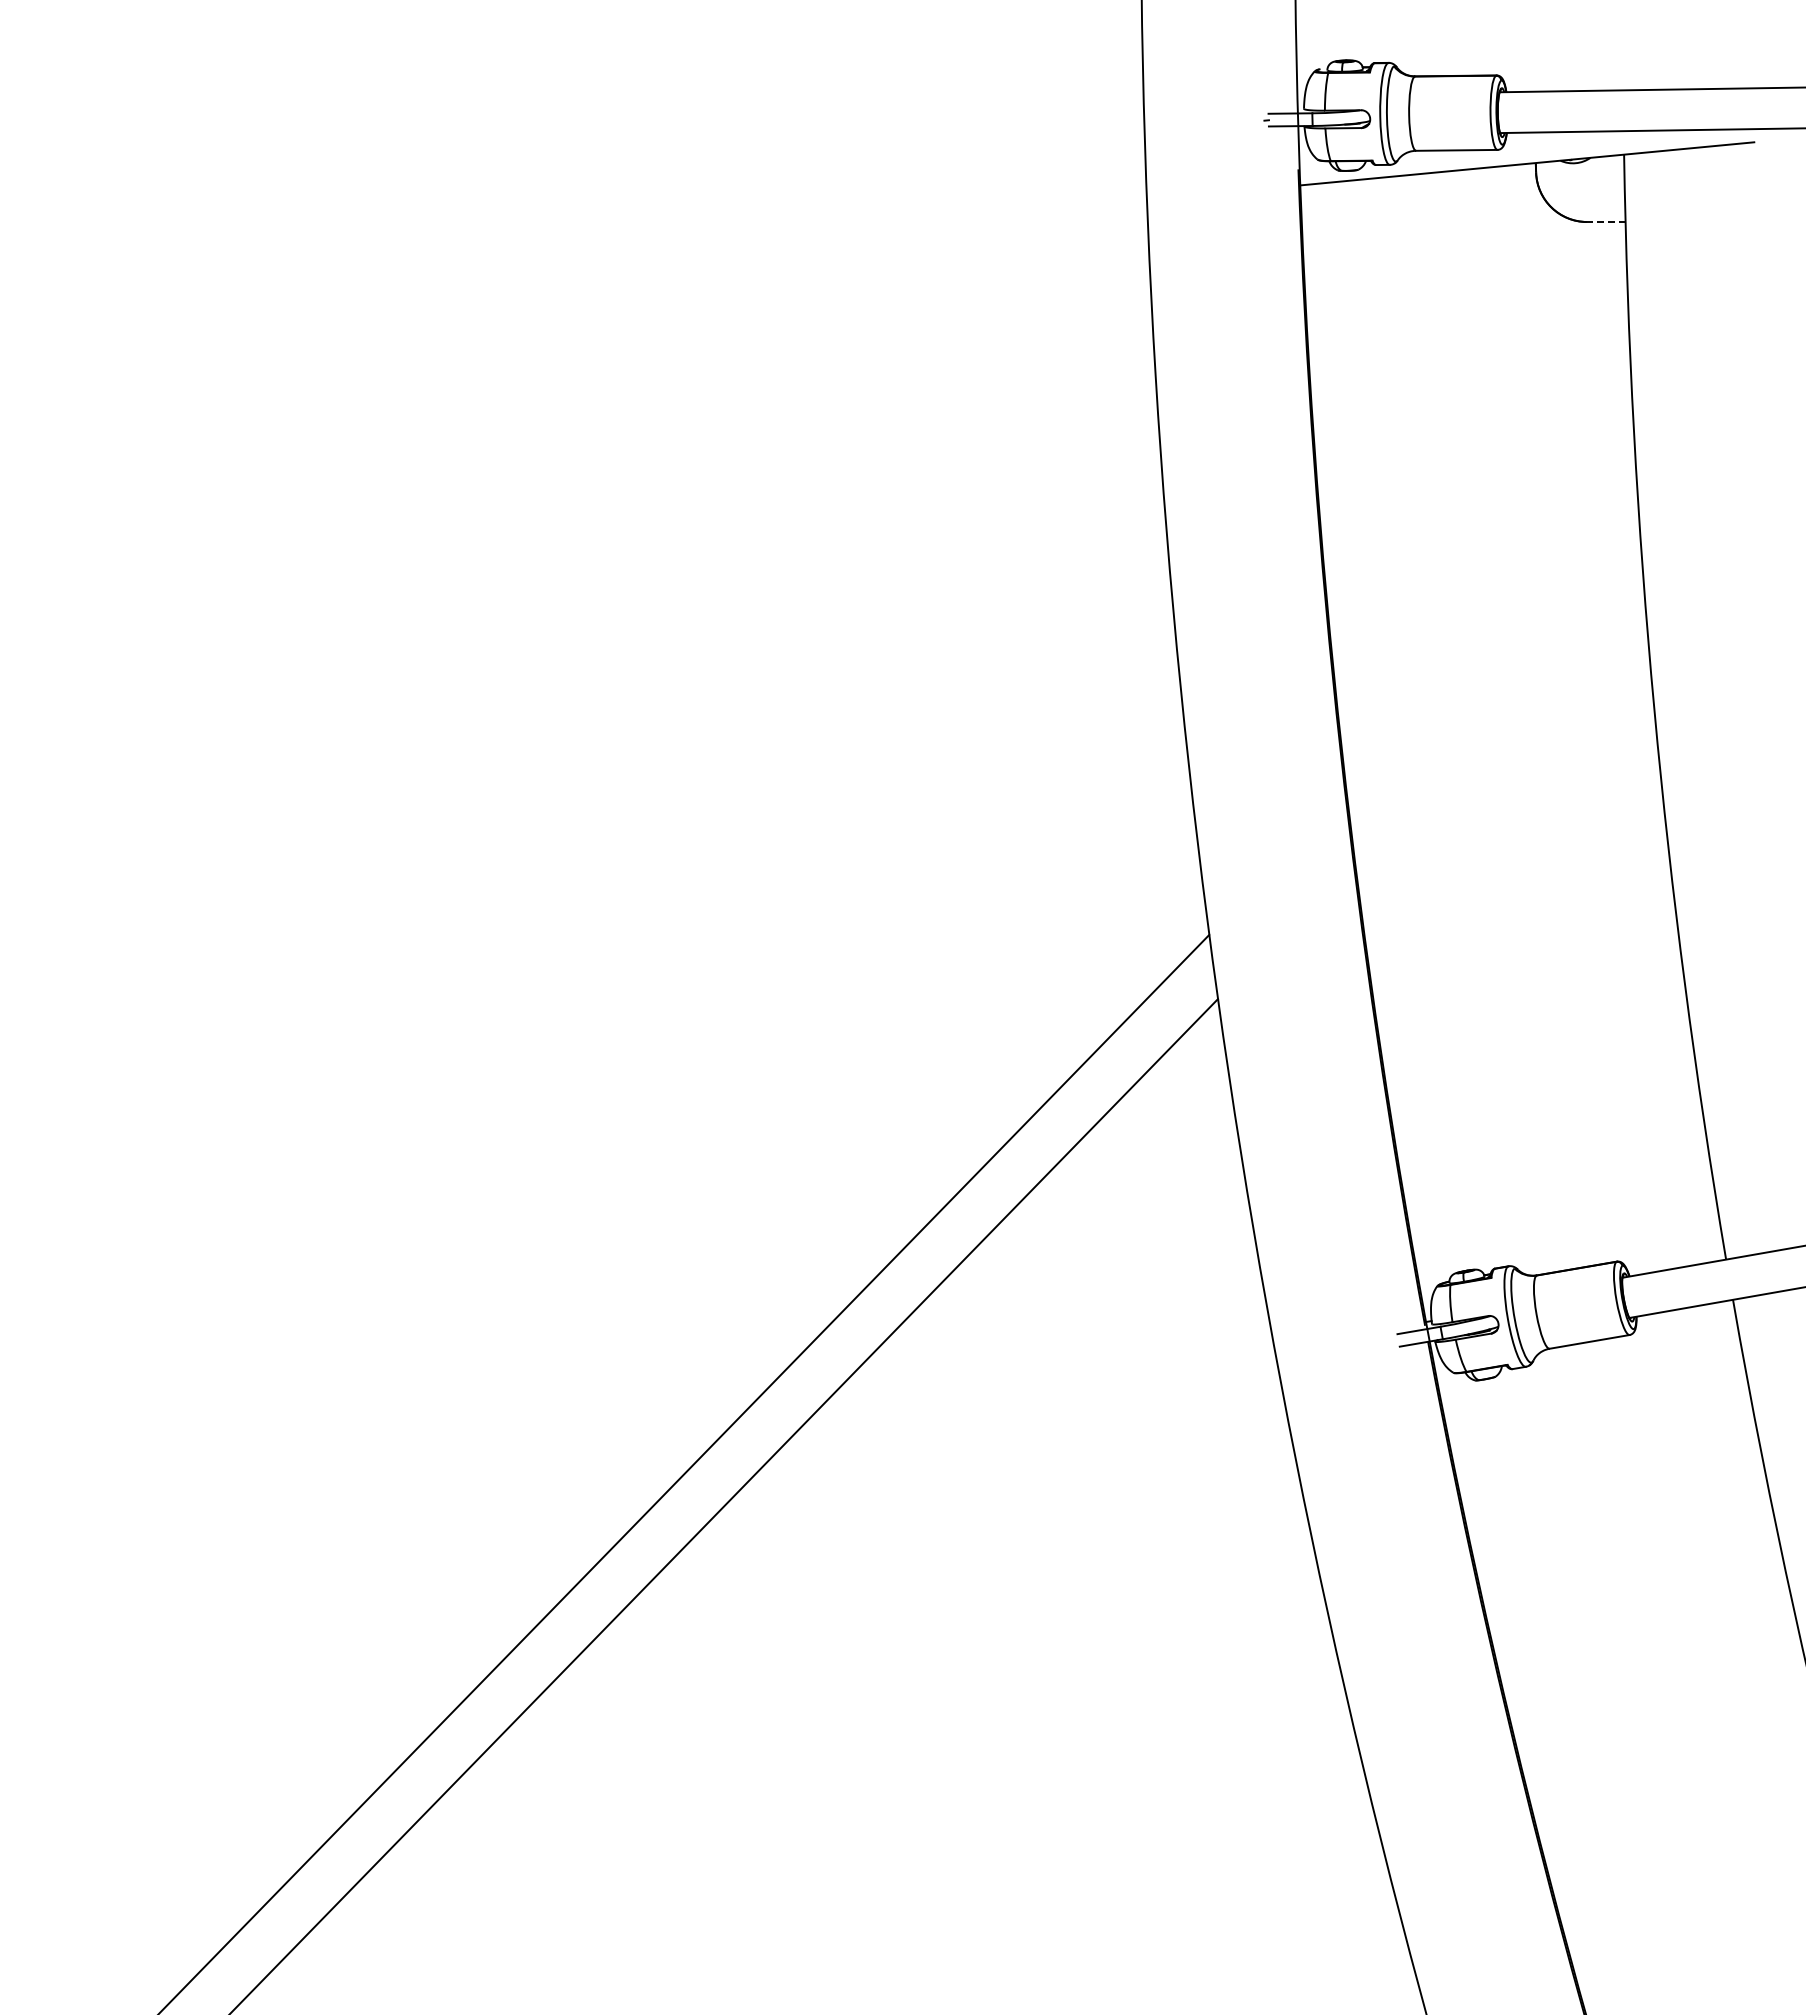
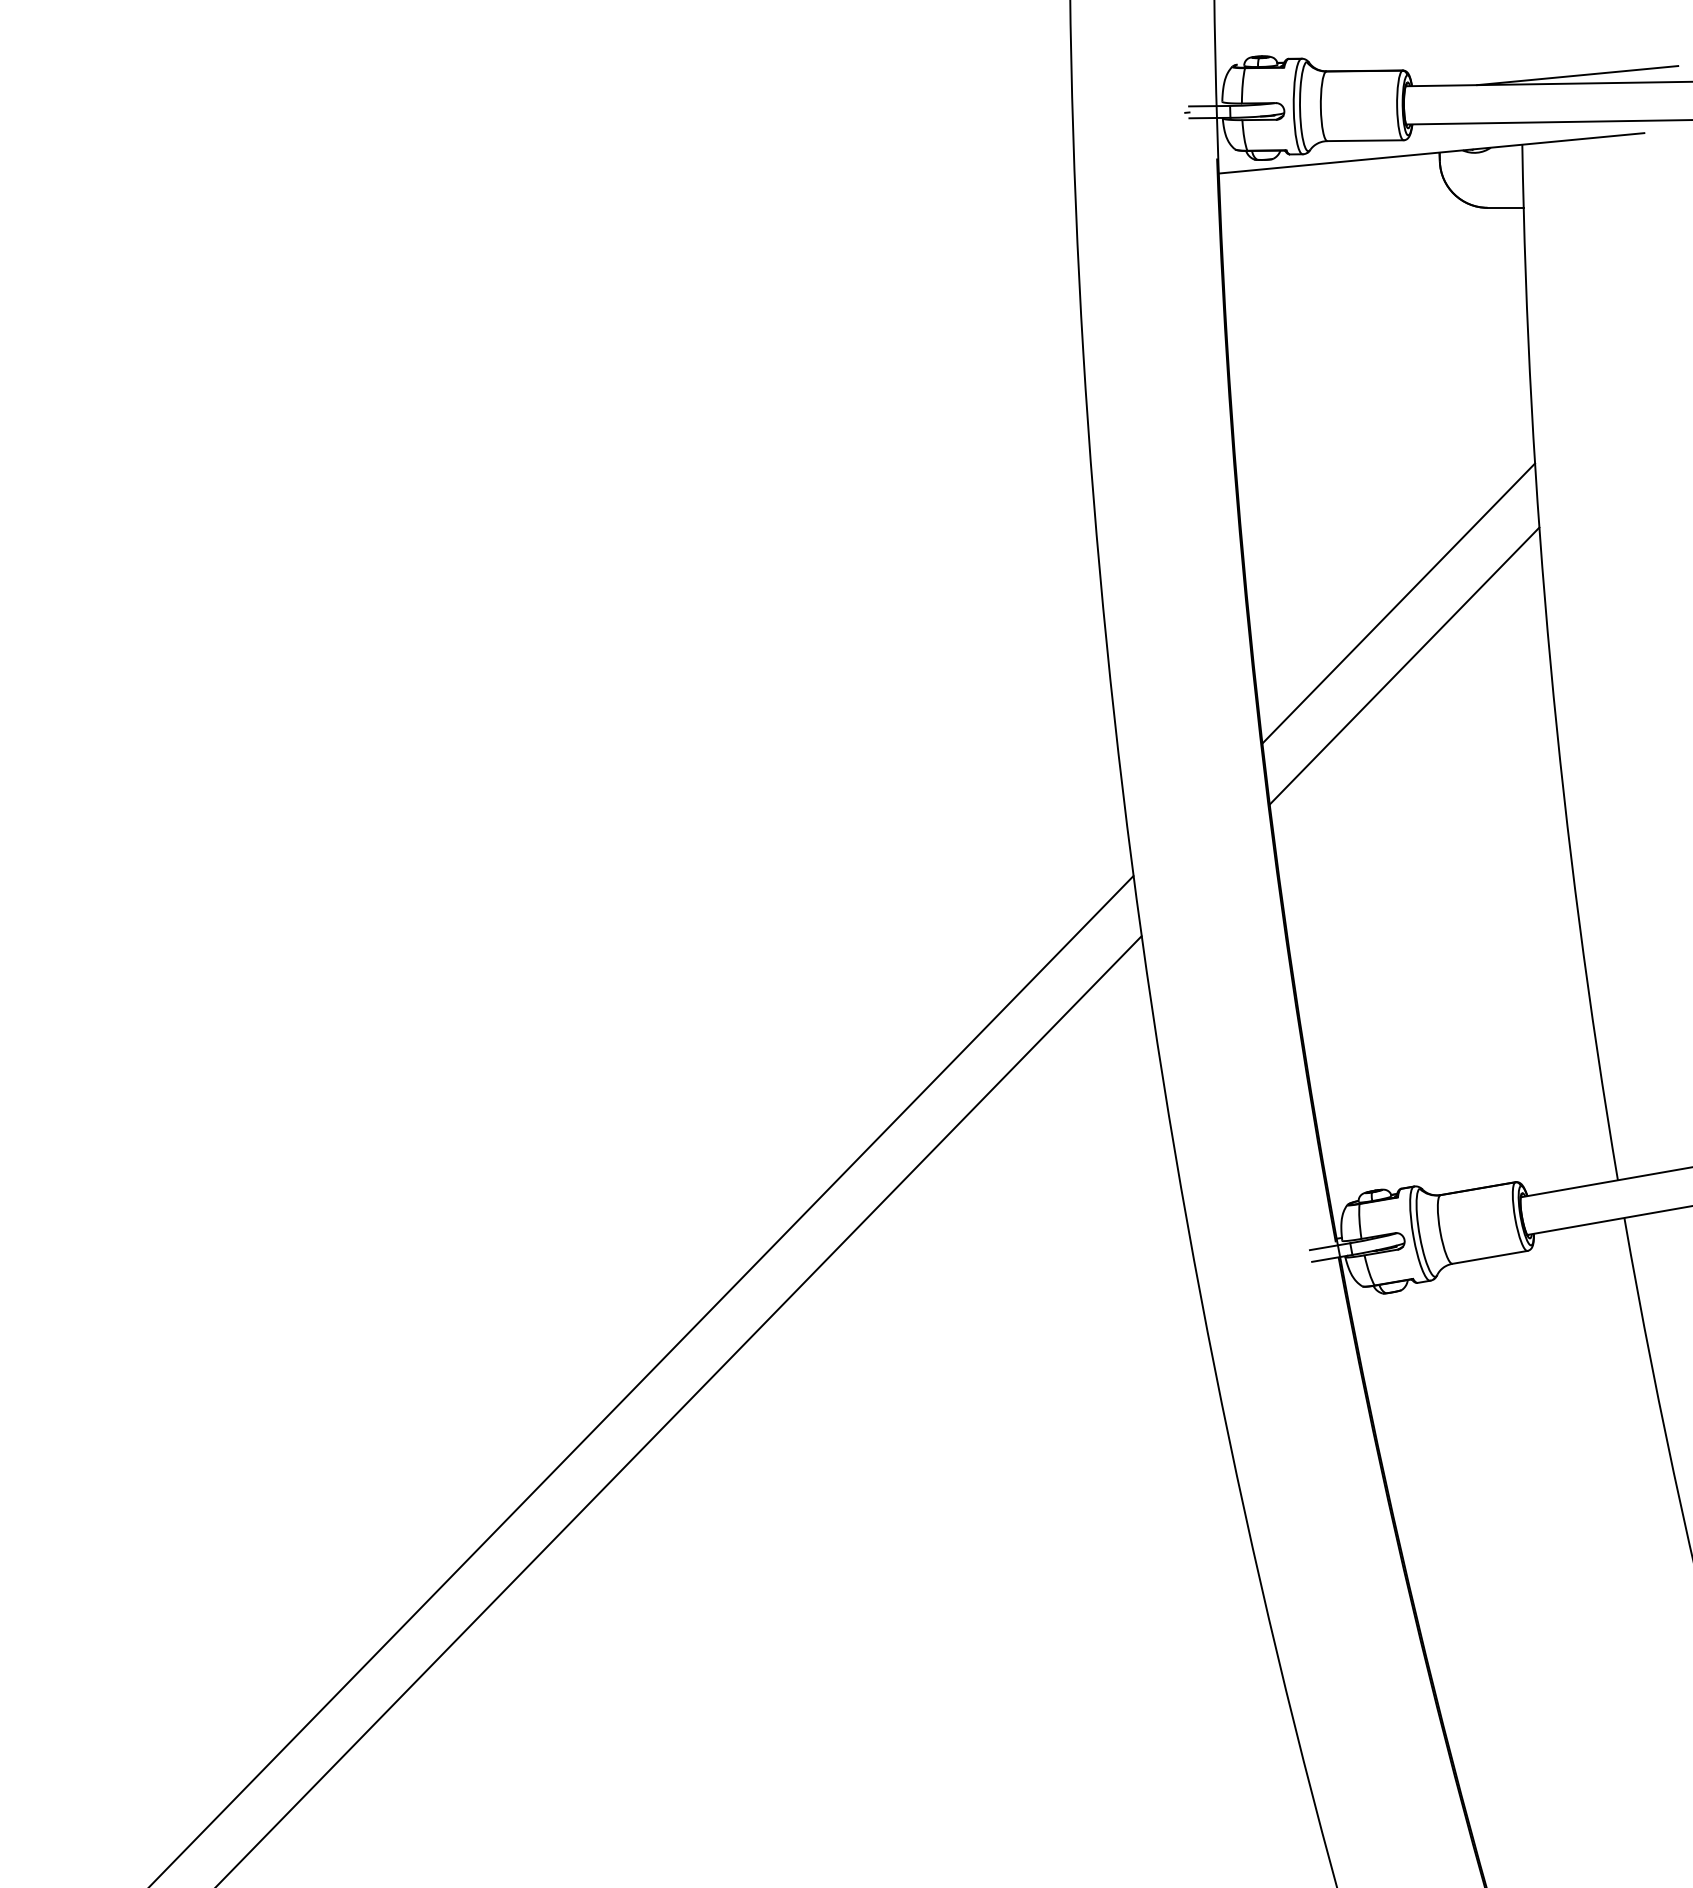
line: (1682, 80) -> (1577, 75), added
line: (1605, 222) -> (1504, 208), dashed -> solid
line: (1491, 643) -> (1398, 602), added
line: (1498, 710) -> (1404, 665), added

